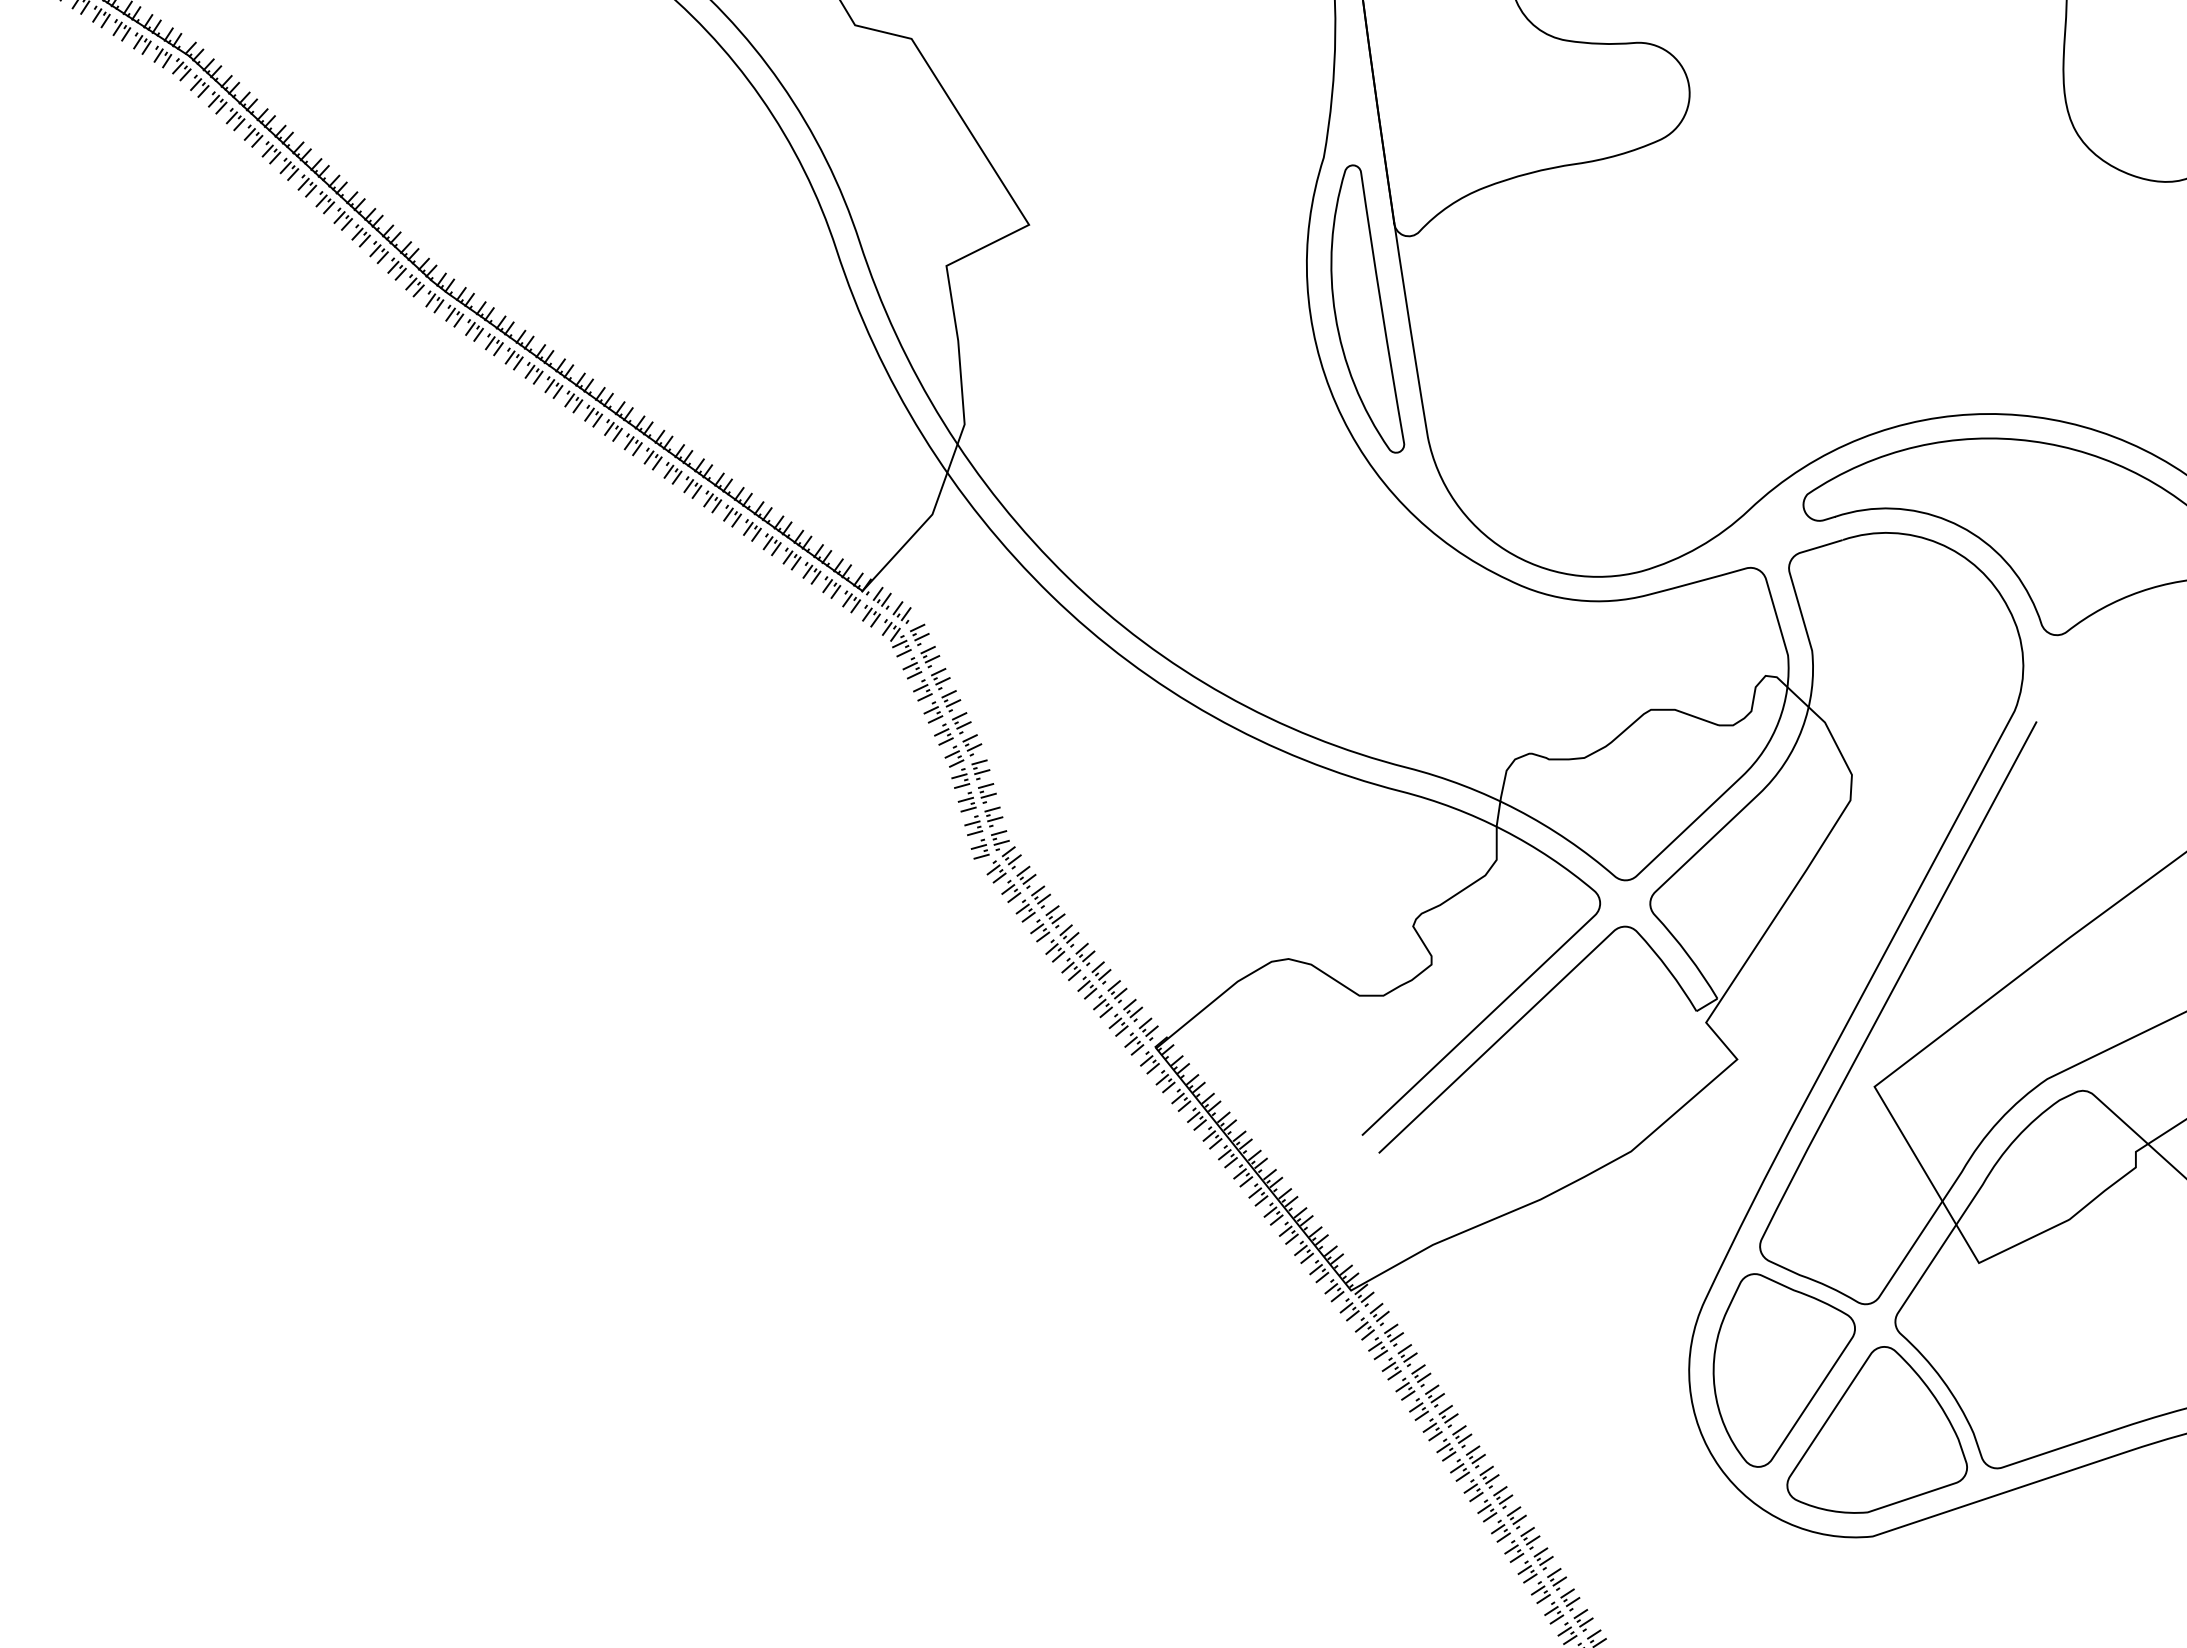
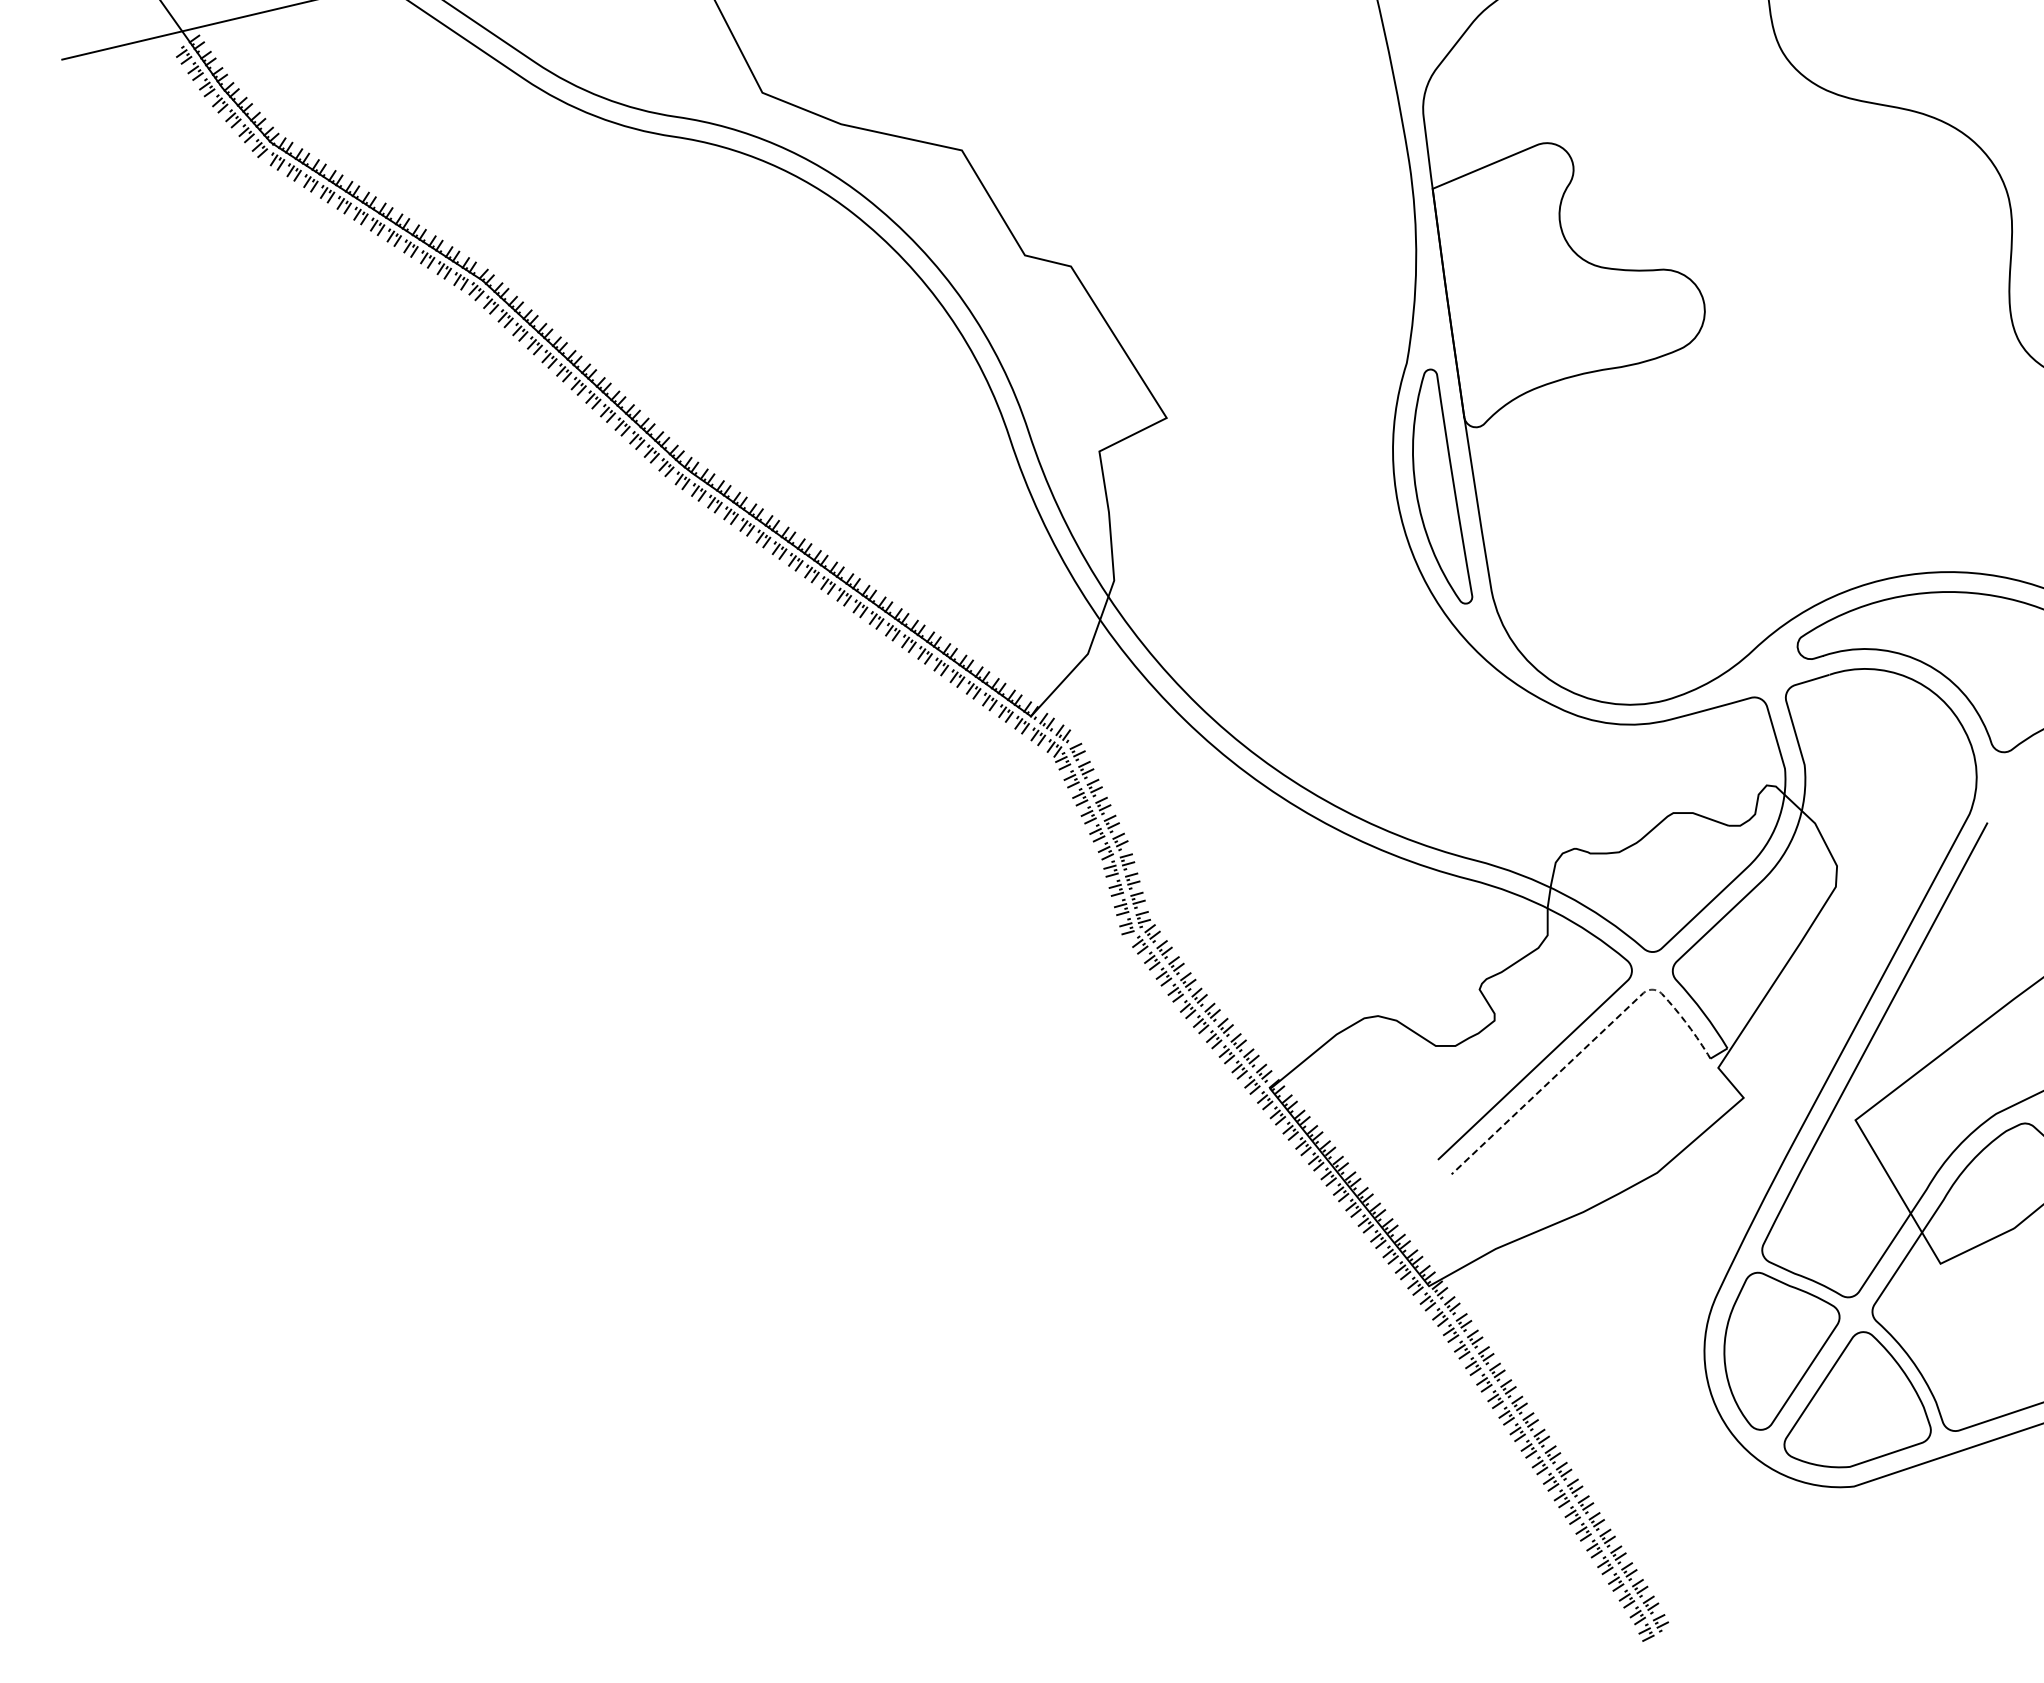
line: (1549, 991) -> (1590, 1042), solid -> dashed

